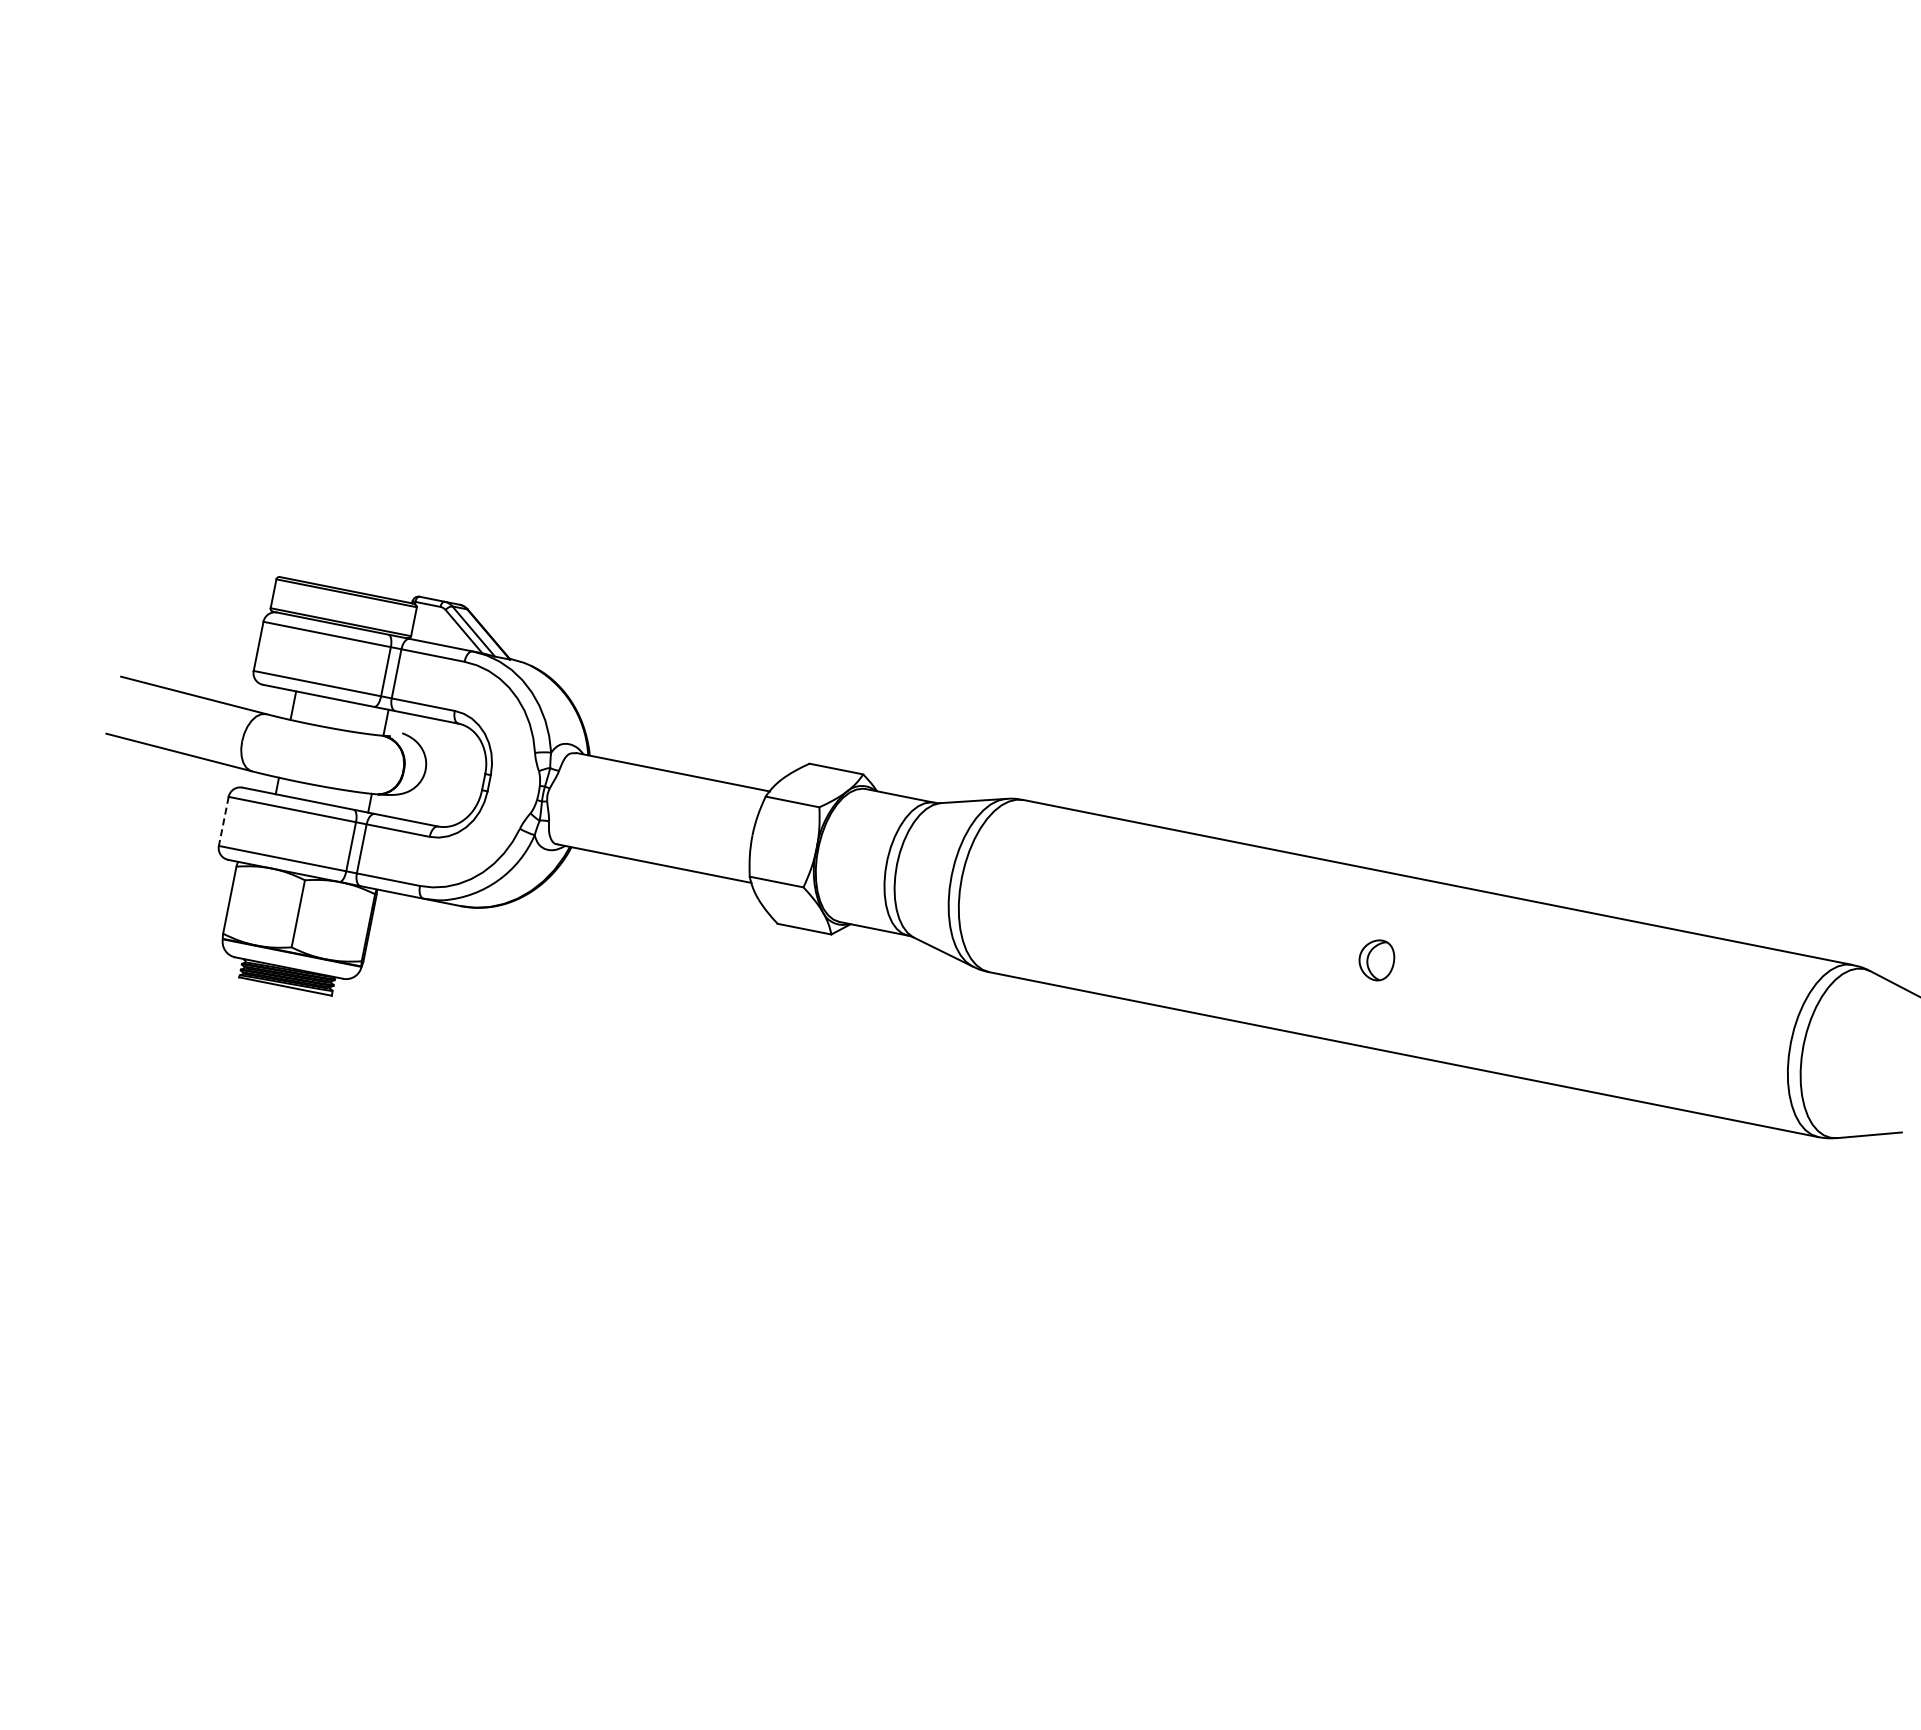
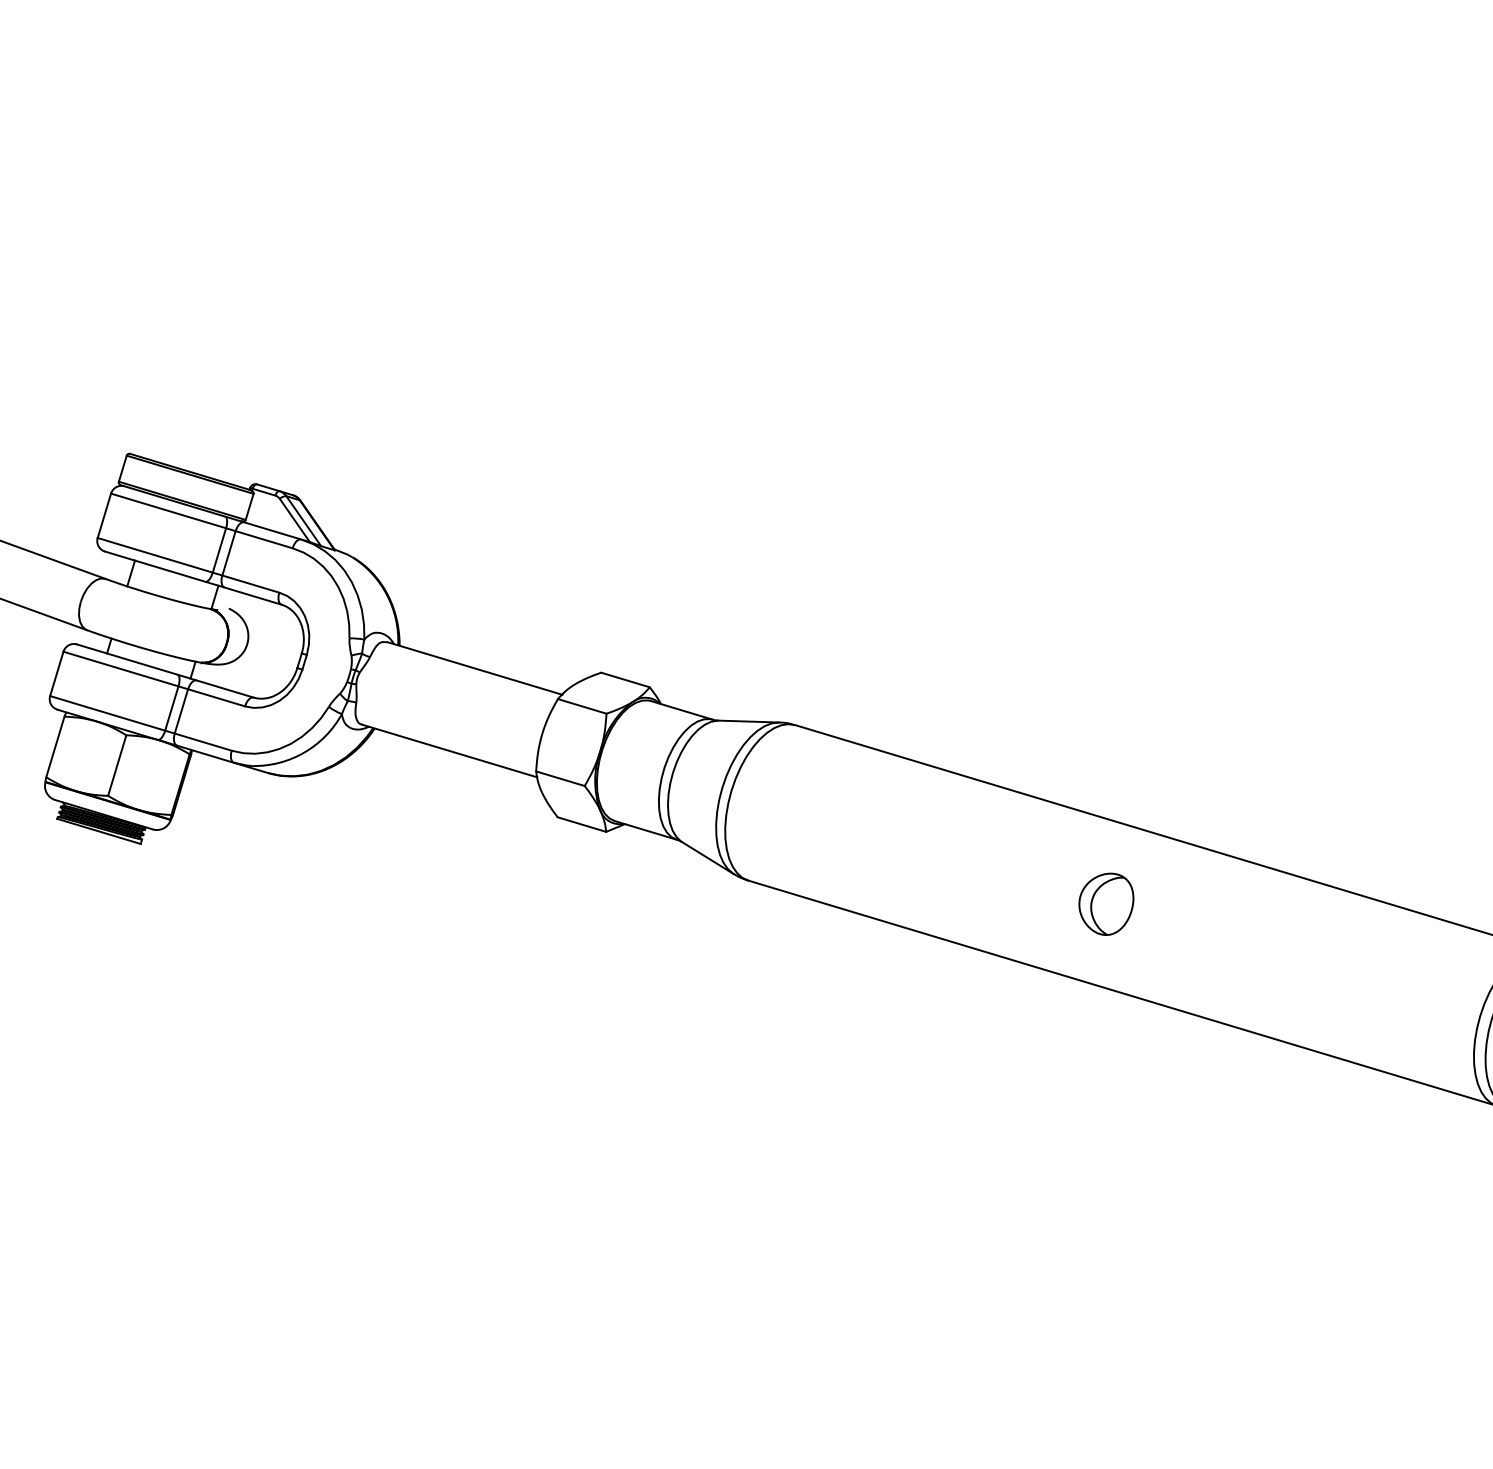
line: (223, 821) -> (56, 673), dashed -> solid
part: (1376, 960) -> (1105, 904), size x1.67

